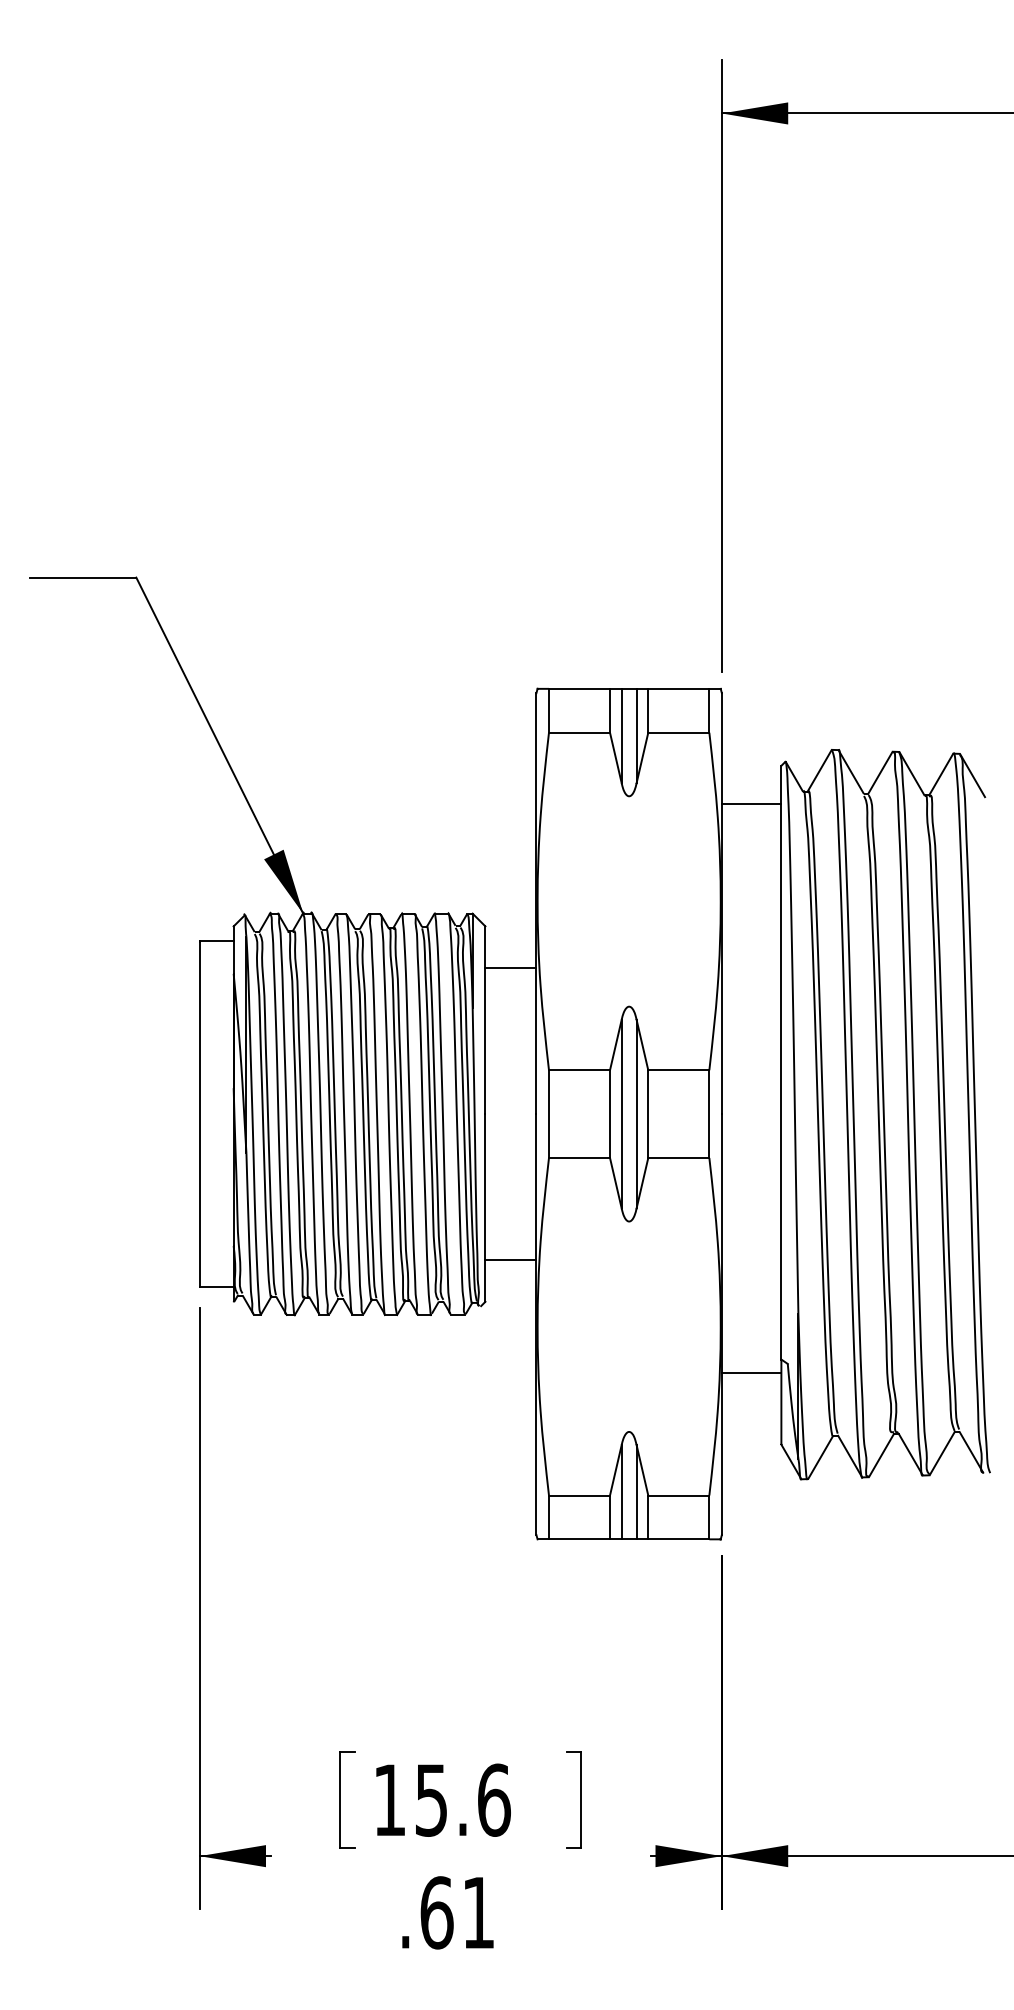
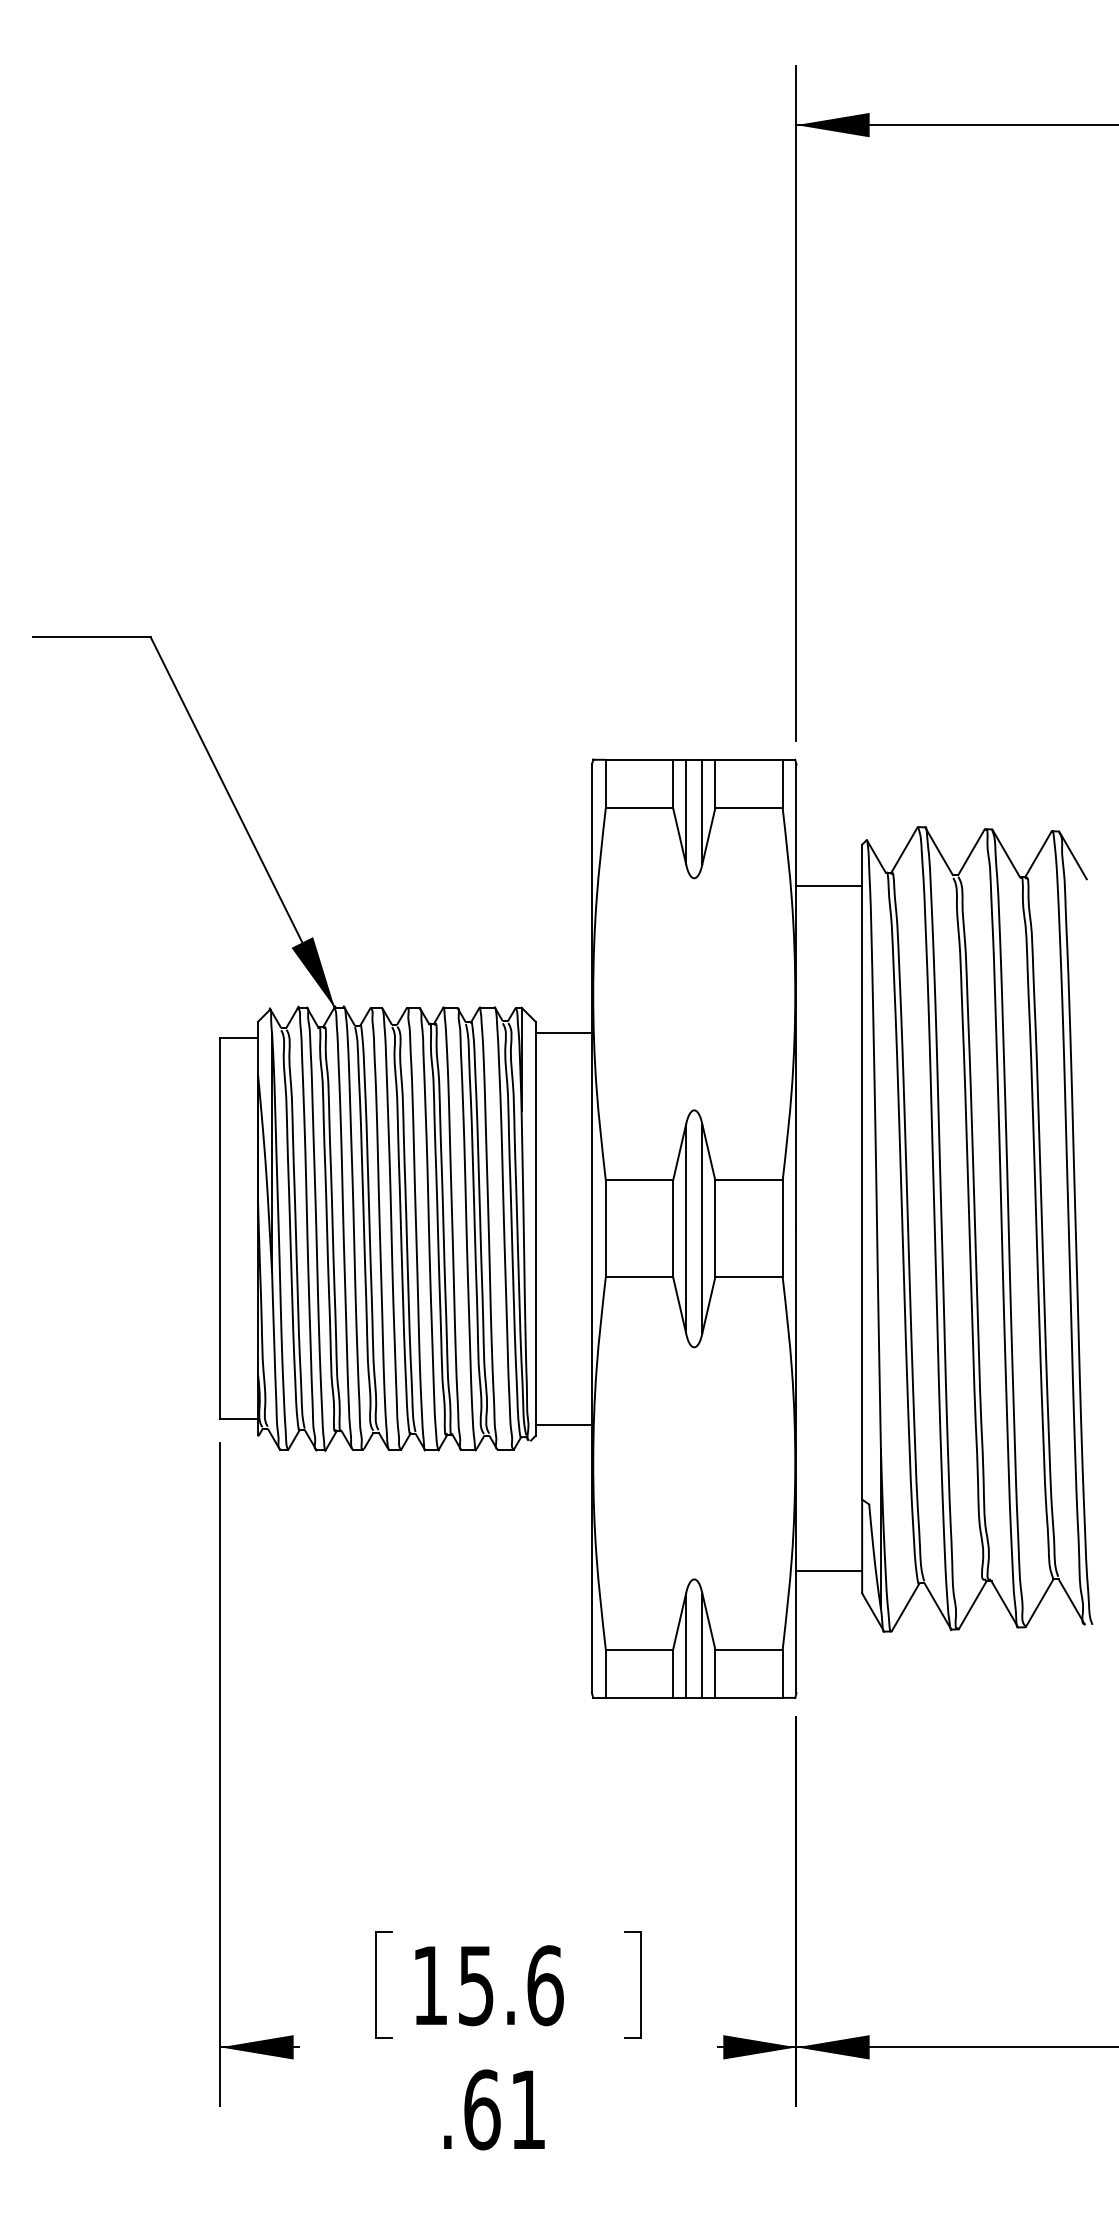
line: (510, 967) -> (563, 1032), moved
line: (510, 1259) -> (563, 1424), moved
line: (751, 1373) -> (829, 1571), moved

